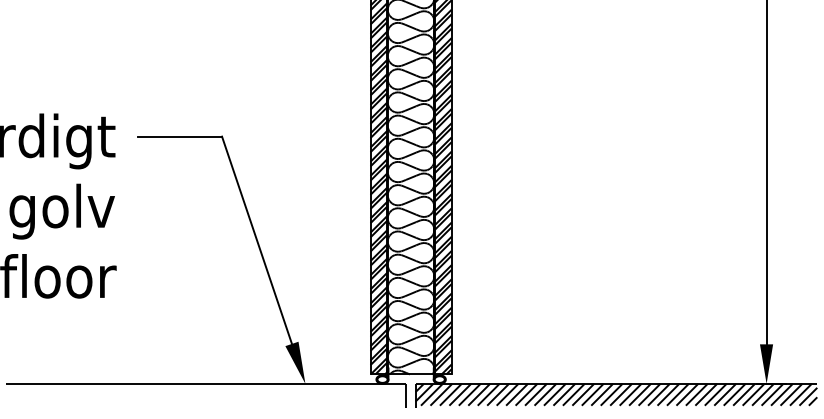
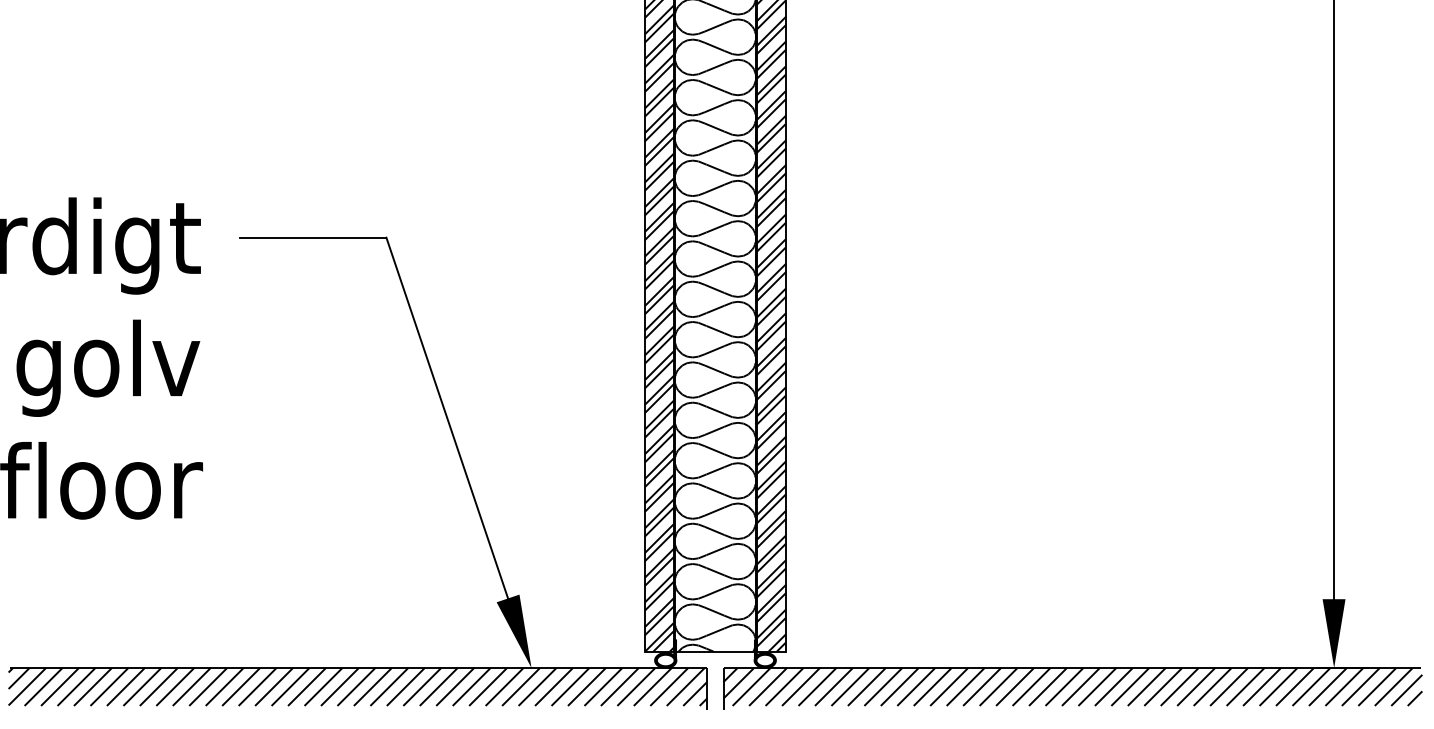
hatch: (205, 394) -> (357, 686), added

